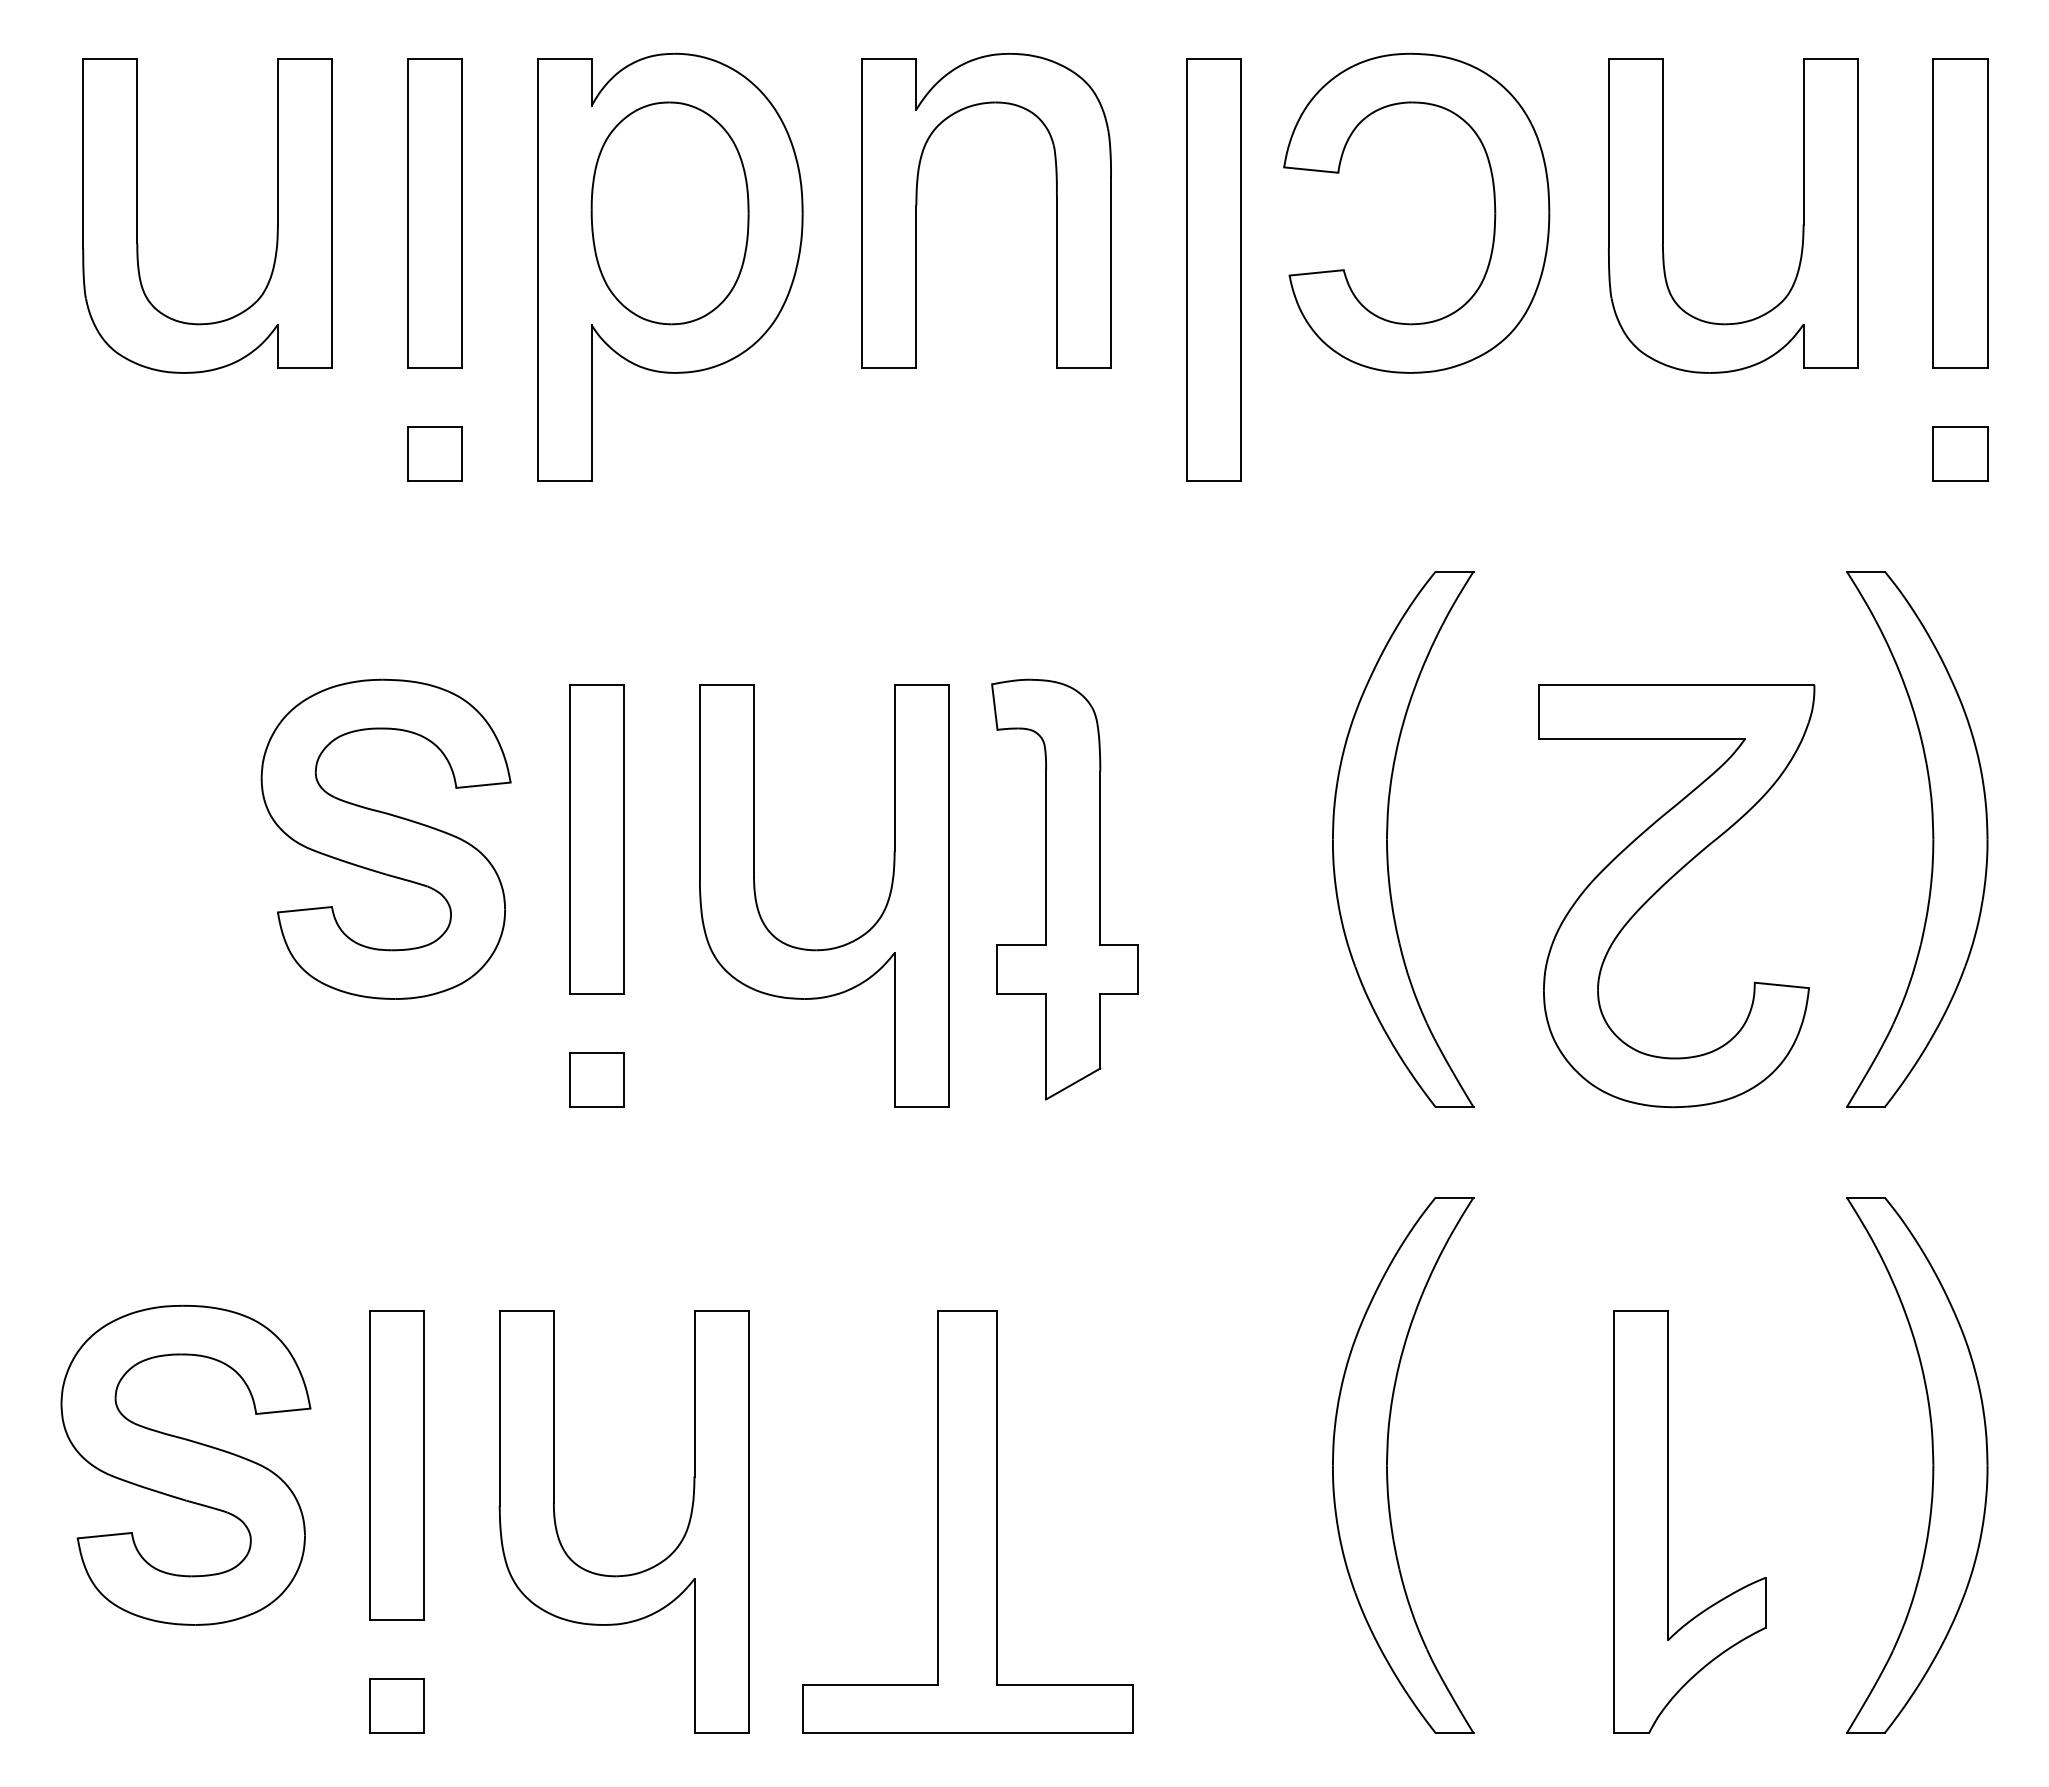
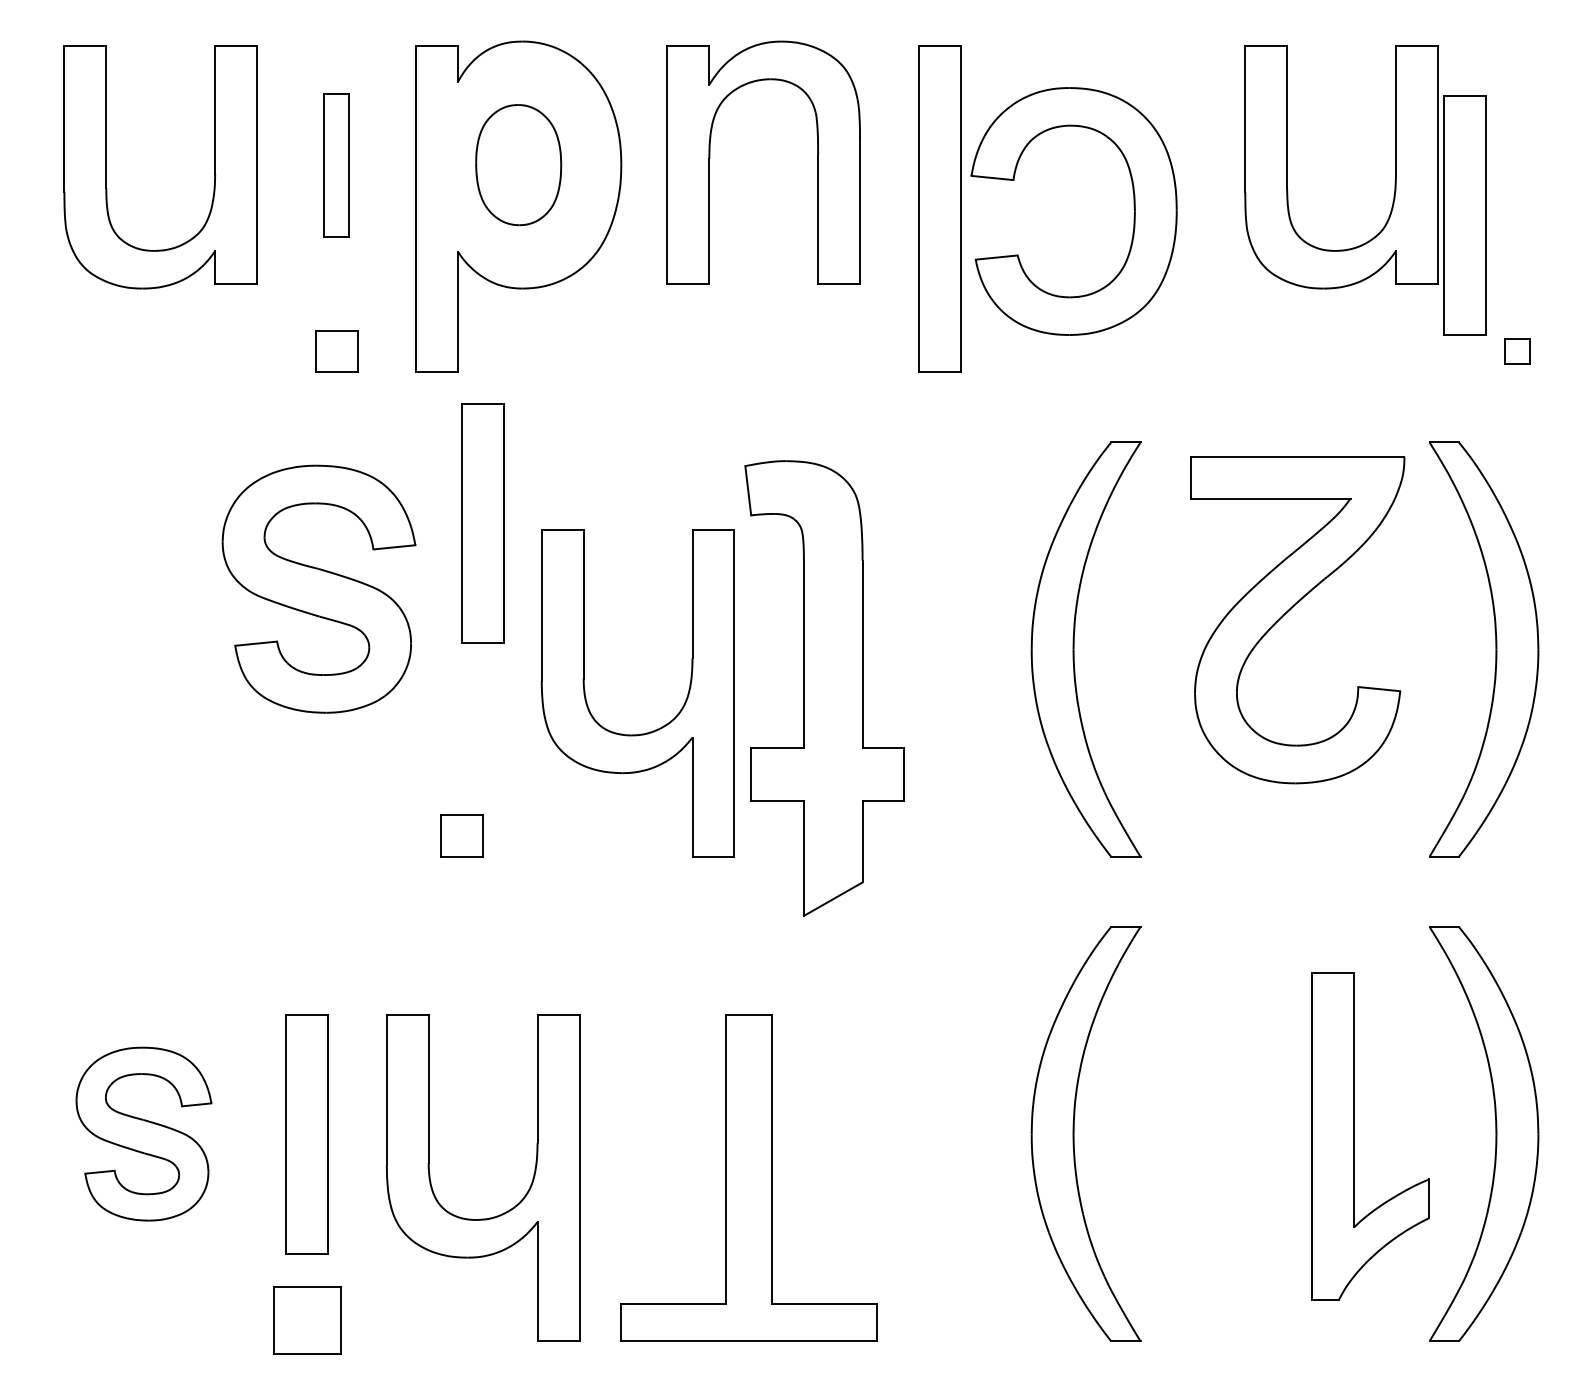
part: (1494, 212) -> (1134, 210), moved
part: (434, 213) -> (336, 165), size x0.6
part: (669, 213) -> (518, 165), size x0.7
part: (1960, 213) -> (1464, 215), moved
part: (1960, 453) -> (1517, 350), size x0.6
part: (385, 838) -> (318, 588), moved
part: (596, 839) -> (482, 523), moved
part: (1665, 884) -> (1289, 611), moved
part: (1064, 889) -> (823, 688), size x1.4
part: (185, 1465) -> (143, 1134), size x0.7
part: (1668, 1521) -> (1354, 1135), moved
part: (396, 1705) -> (306, 1319), size x1.6

